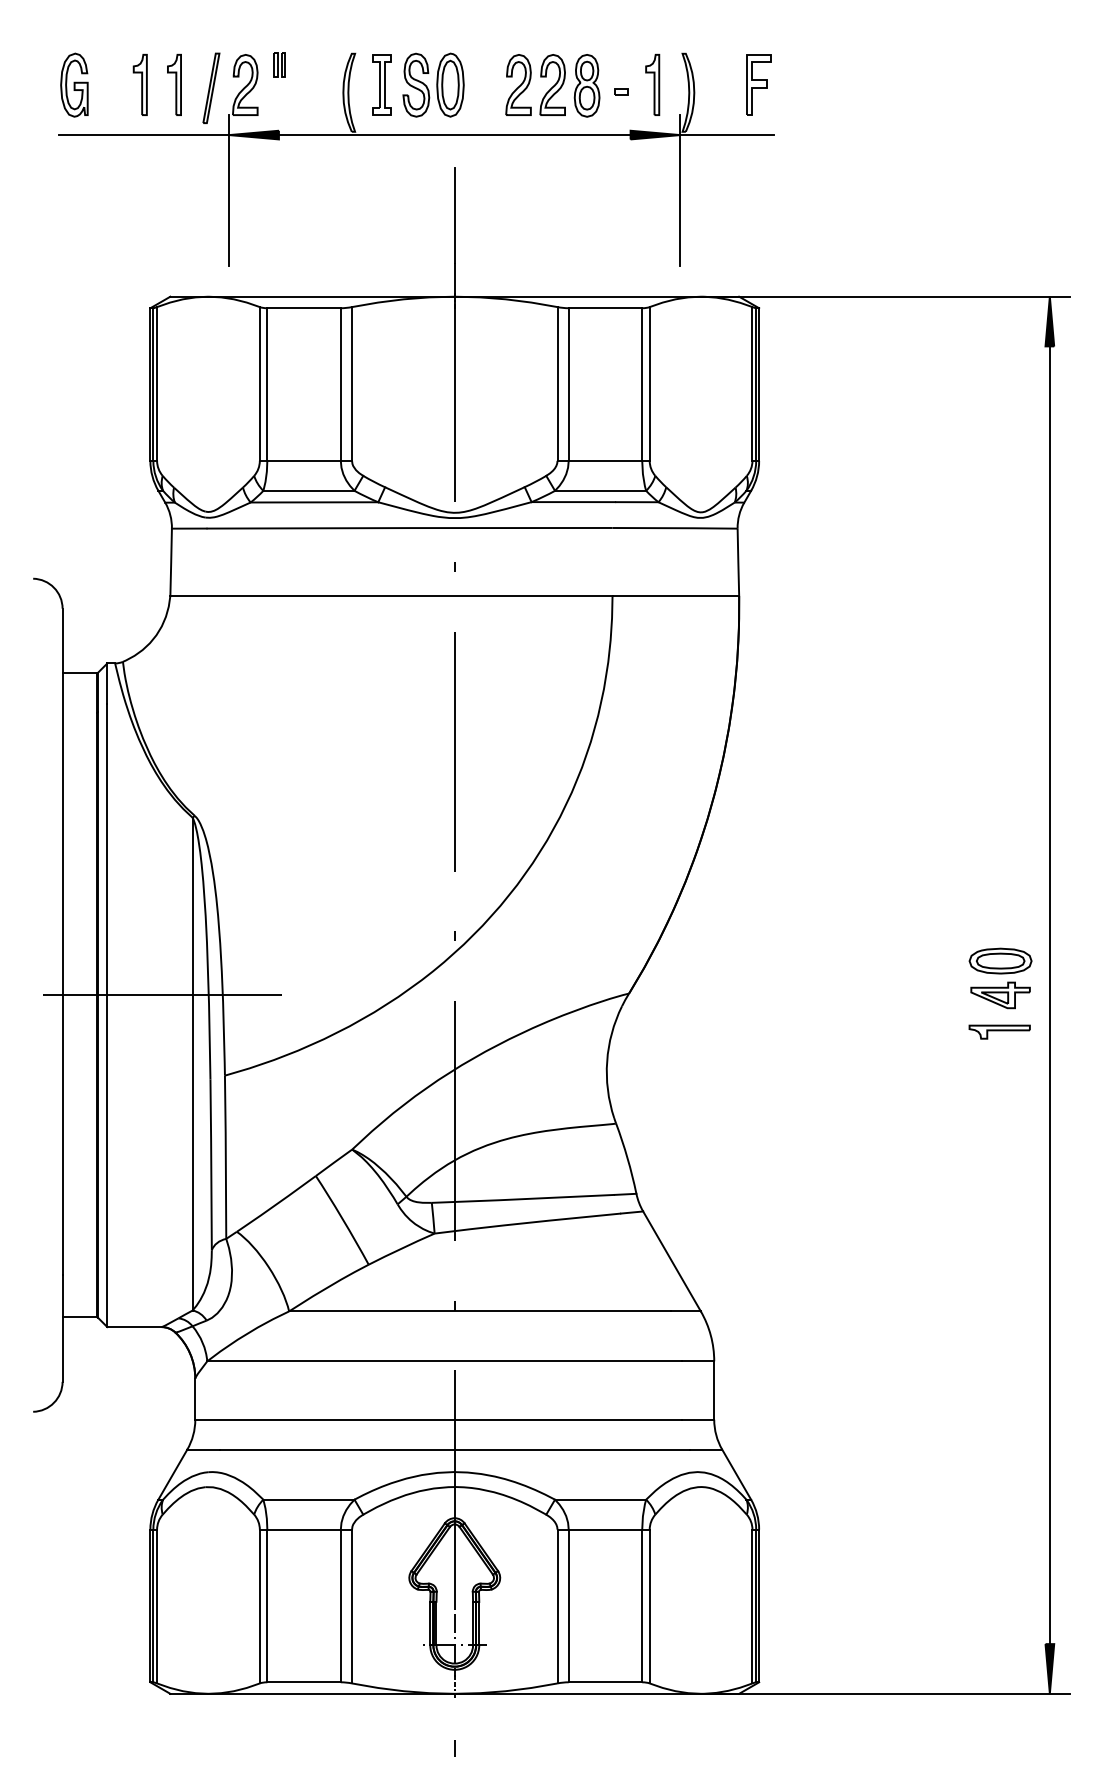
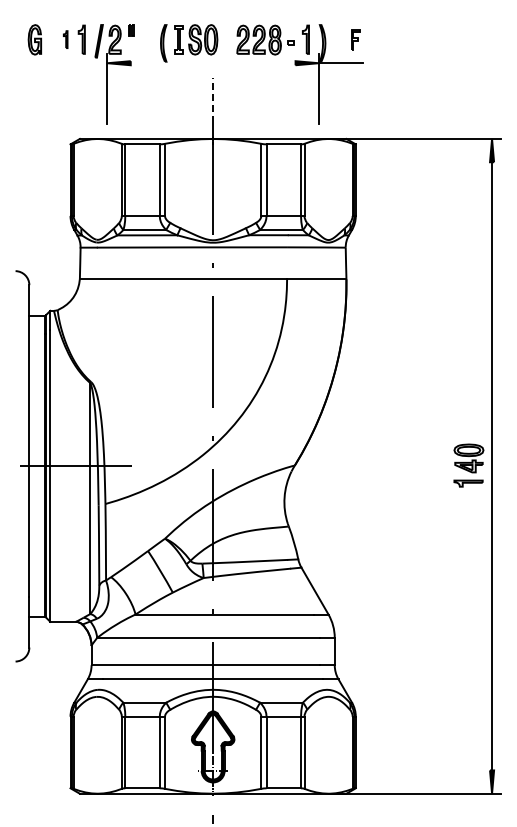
part: (139, 84) -> (65, 39), size x0.6
part: (758, 84) -> (355, 39), size x0.7
line: (143, 135) -> (67, 63), removed
line: (453, 135) -> (212, 63), removed
line: (455, 214) -> (213, 100), solid -> dashed

